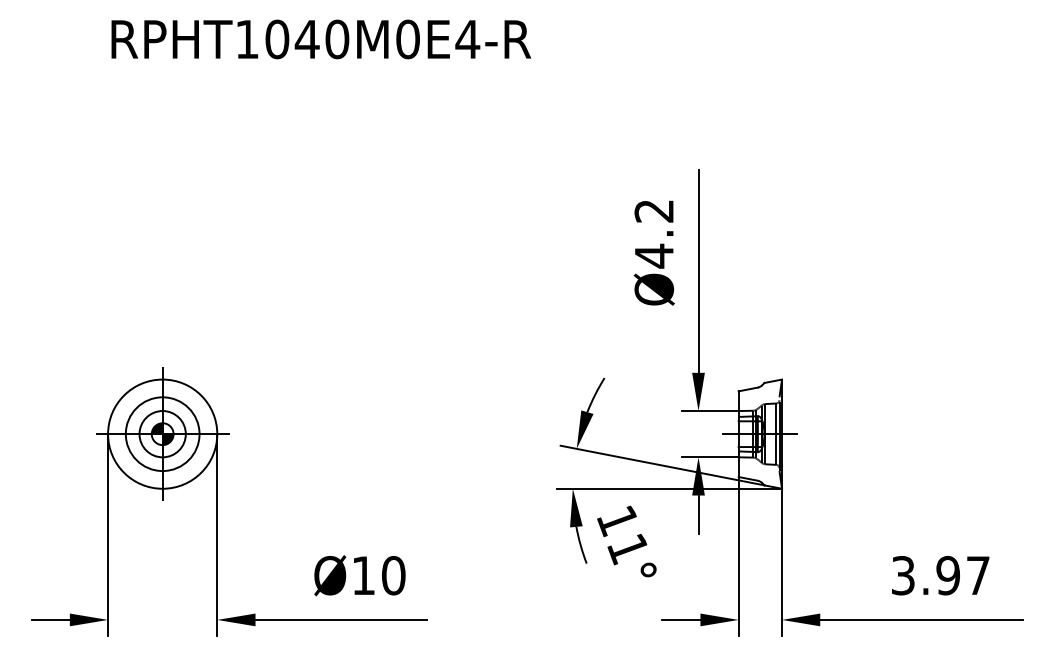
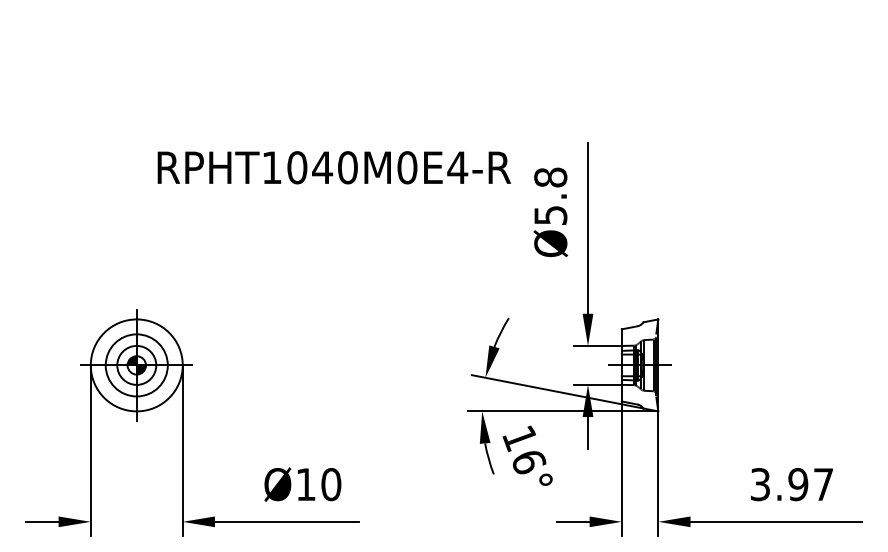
text: (321, 39) -> (334, 167), moved
text: (654, 233) -> (550, 196), Ø4.2 -> Ø5.8
text: (627, 549) -> (528, 462), 11° -> 16°

